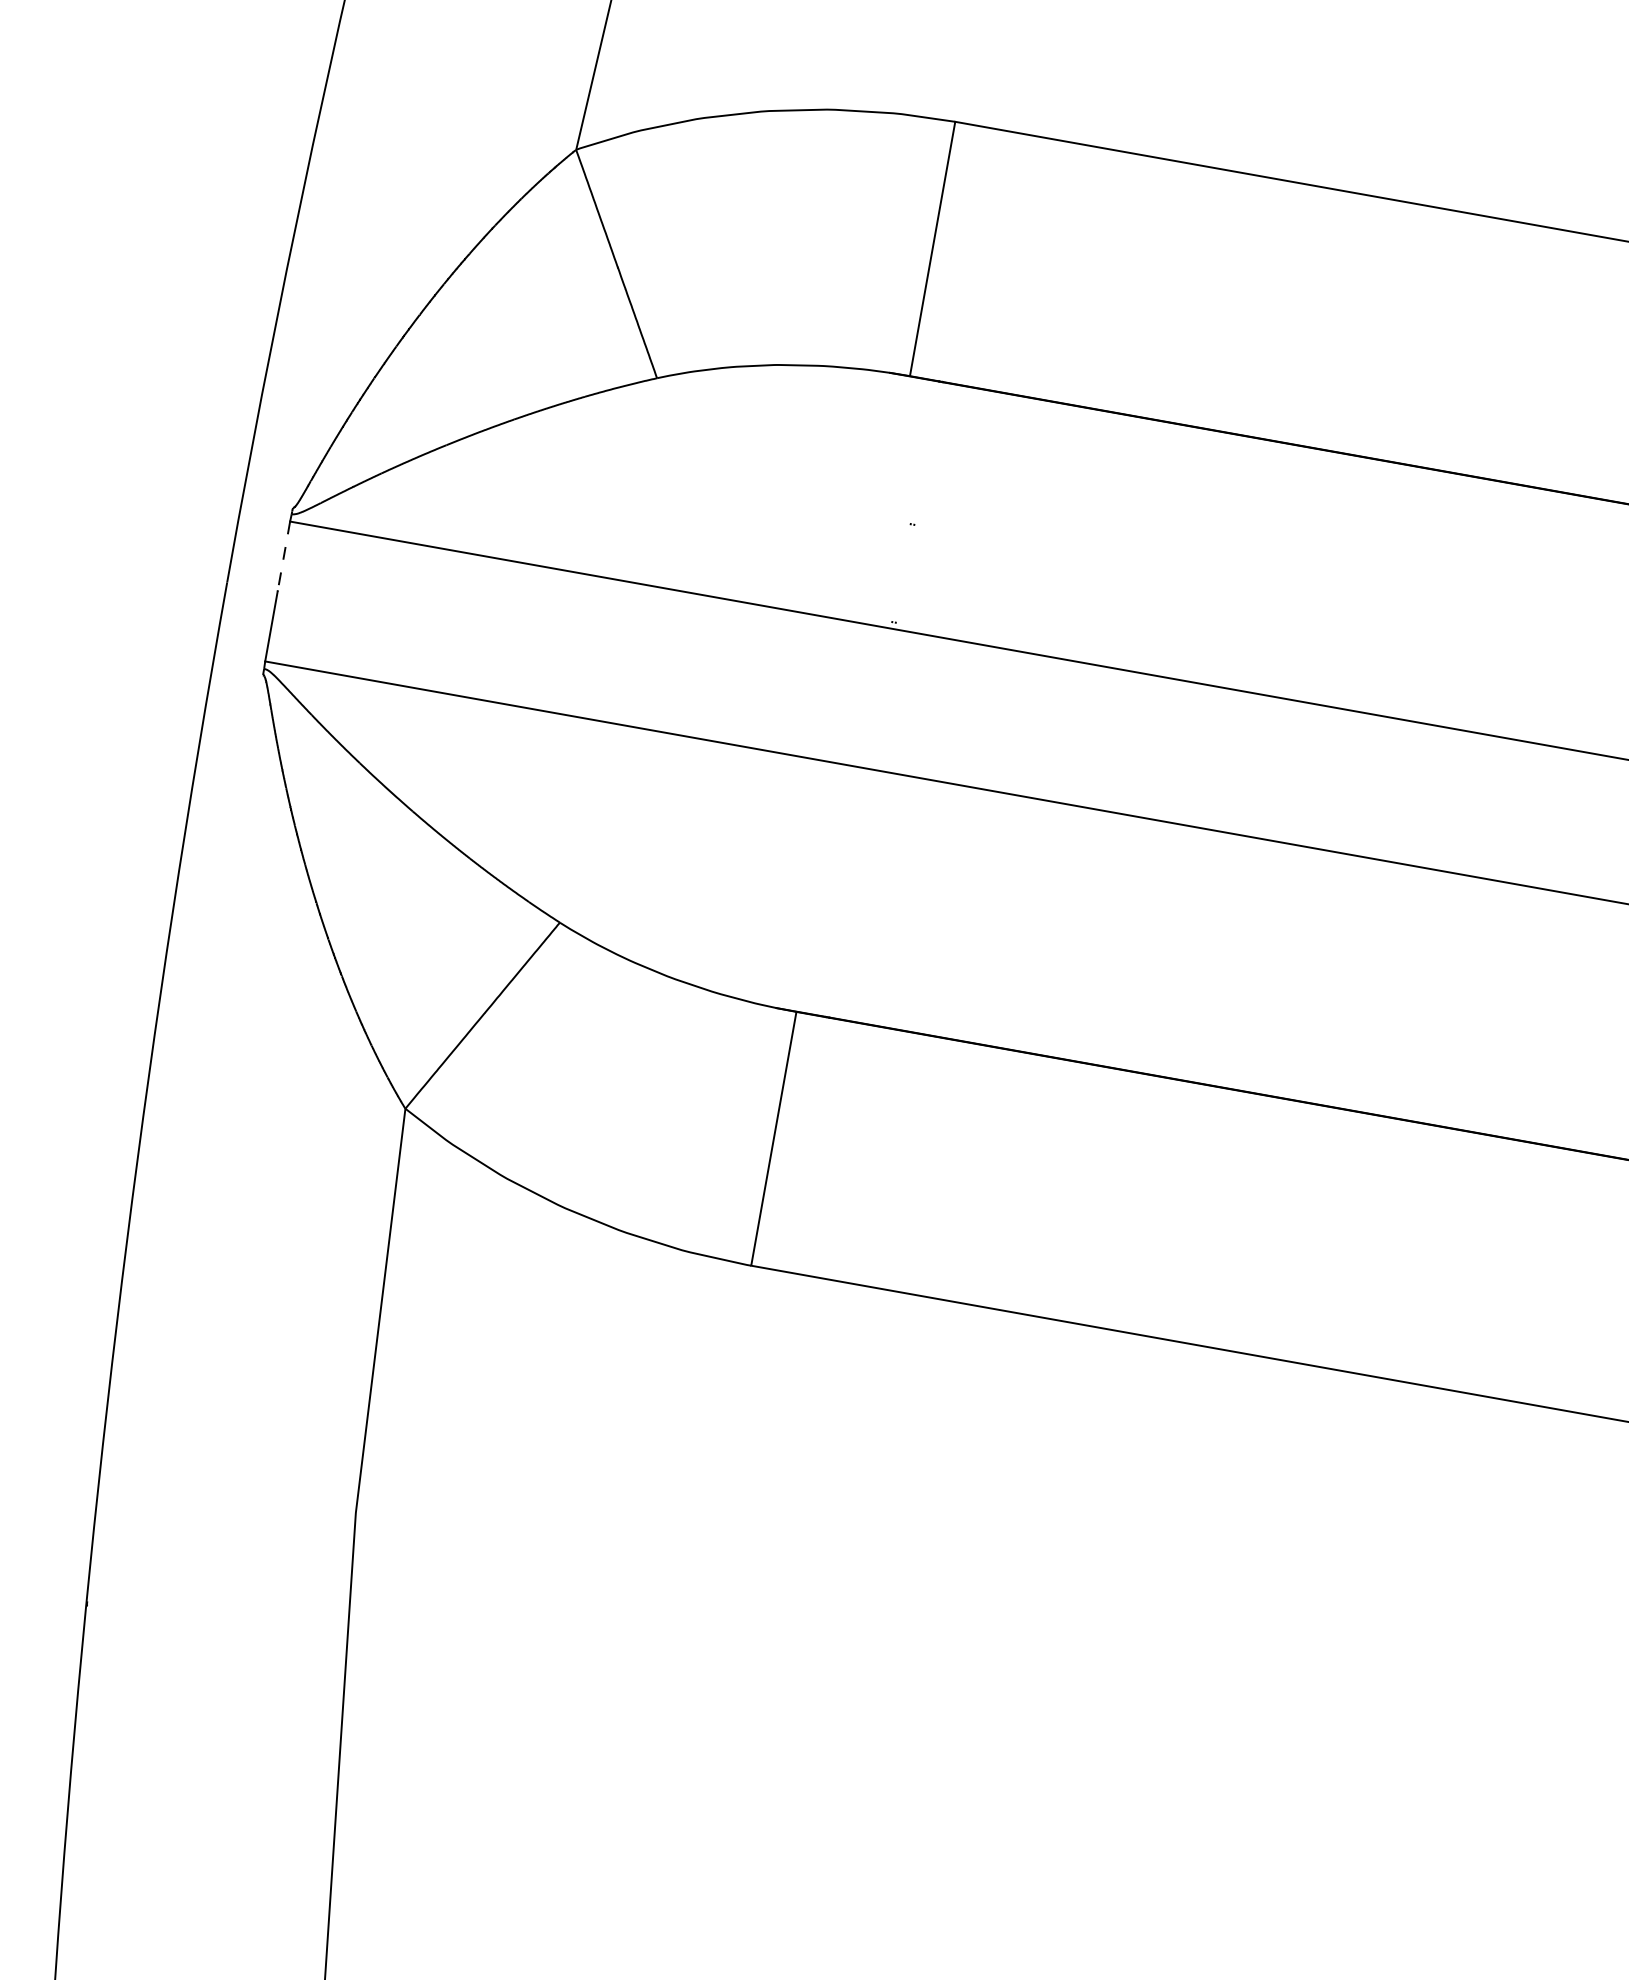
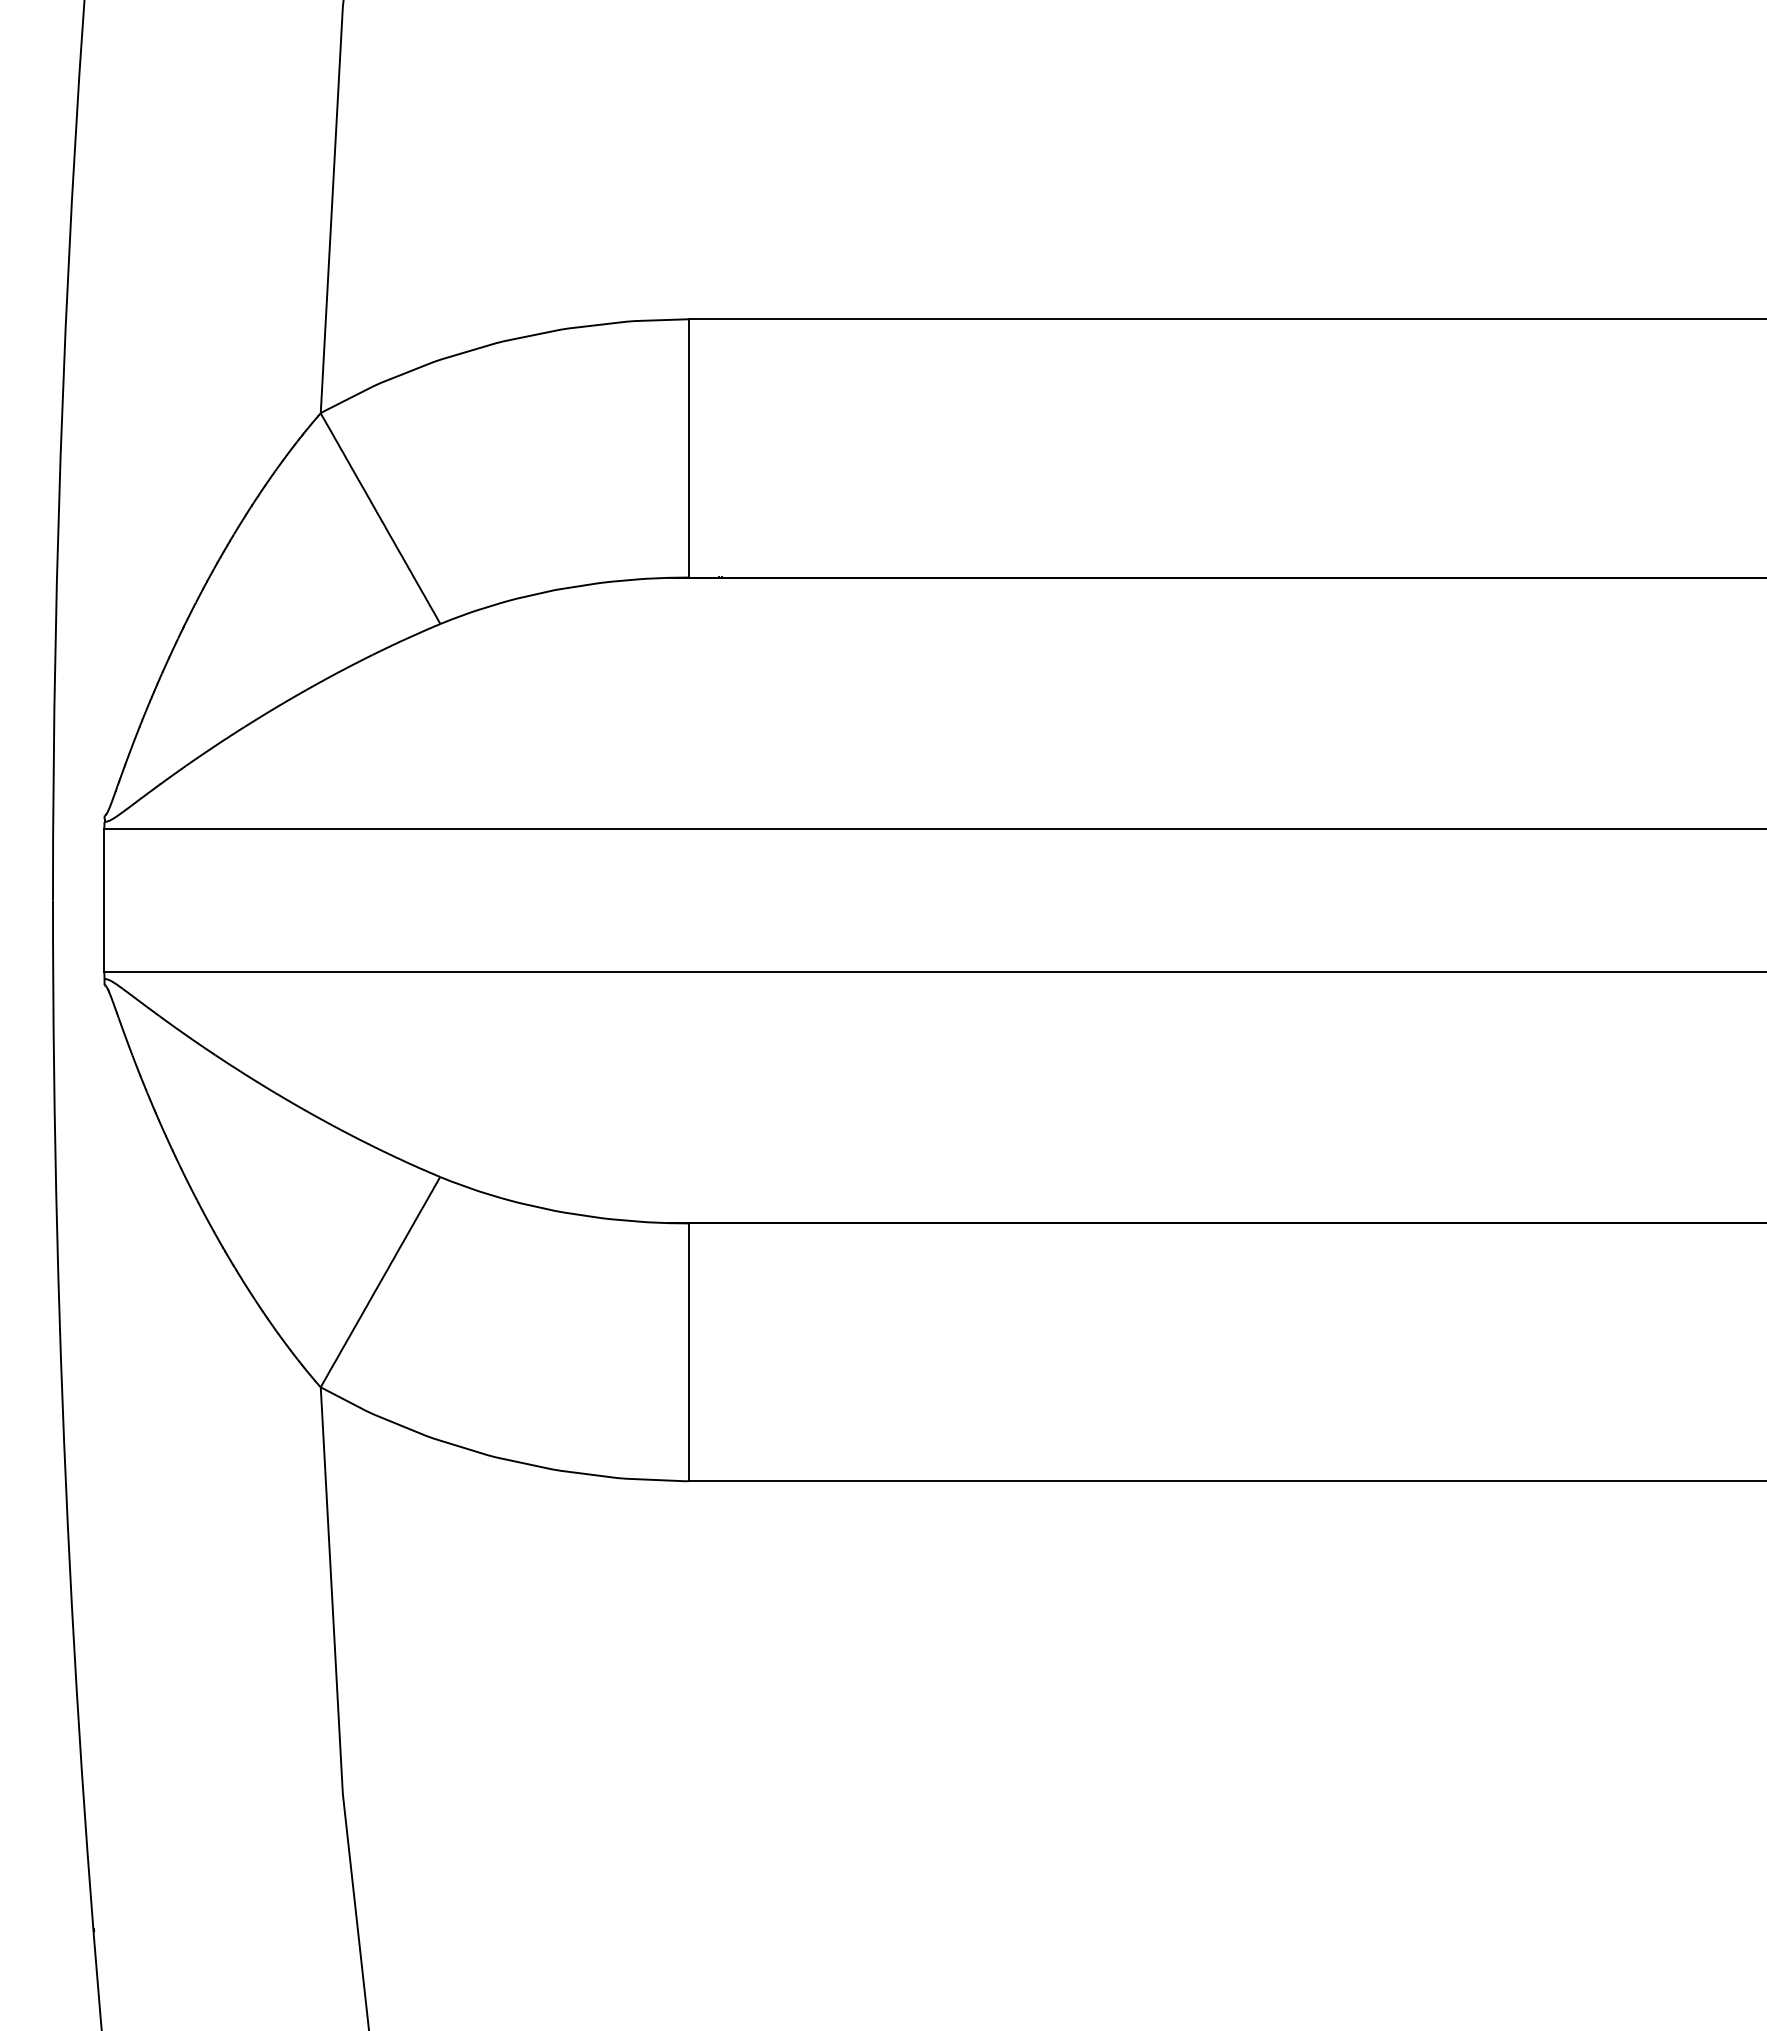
line: (284, 556) -> (104, 864), dashed -> solid

